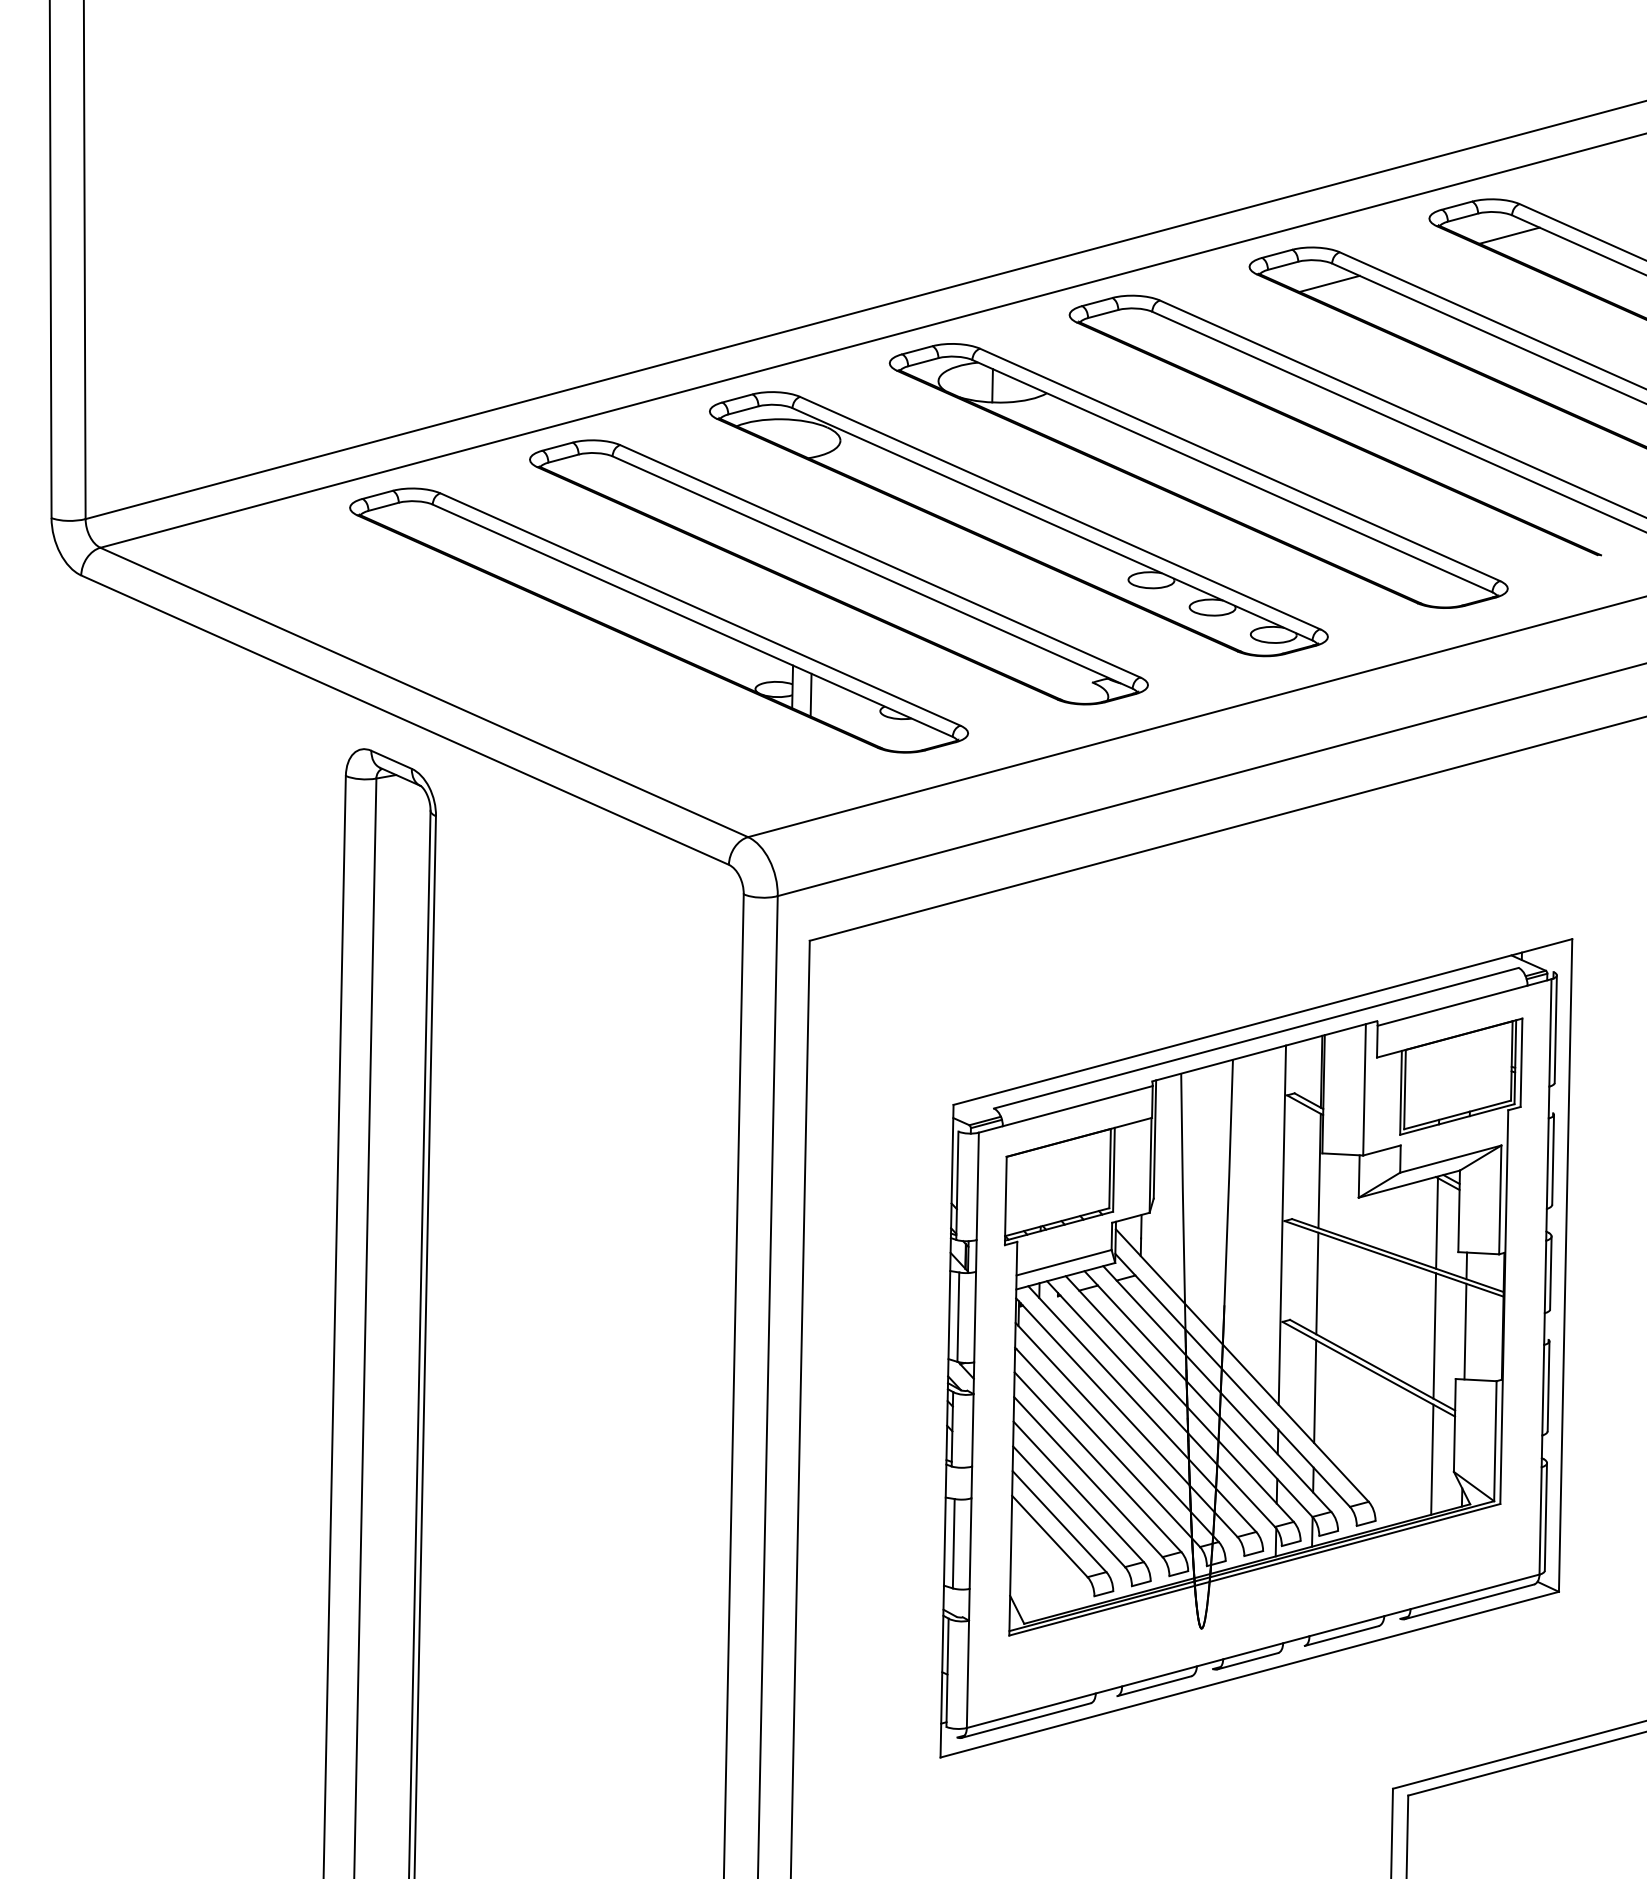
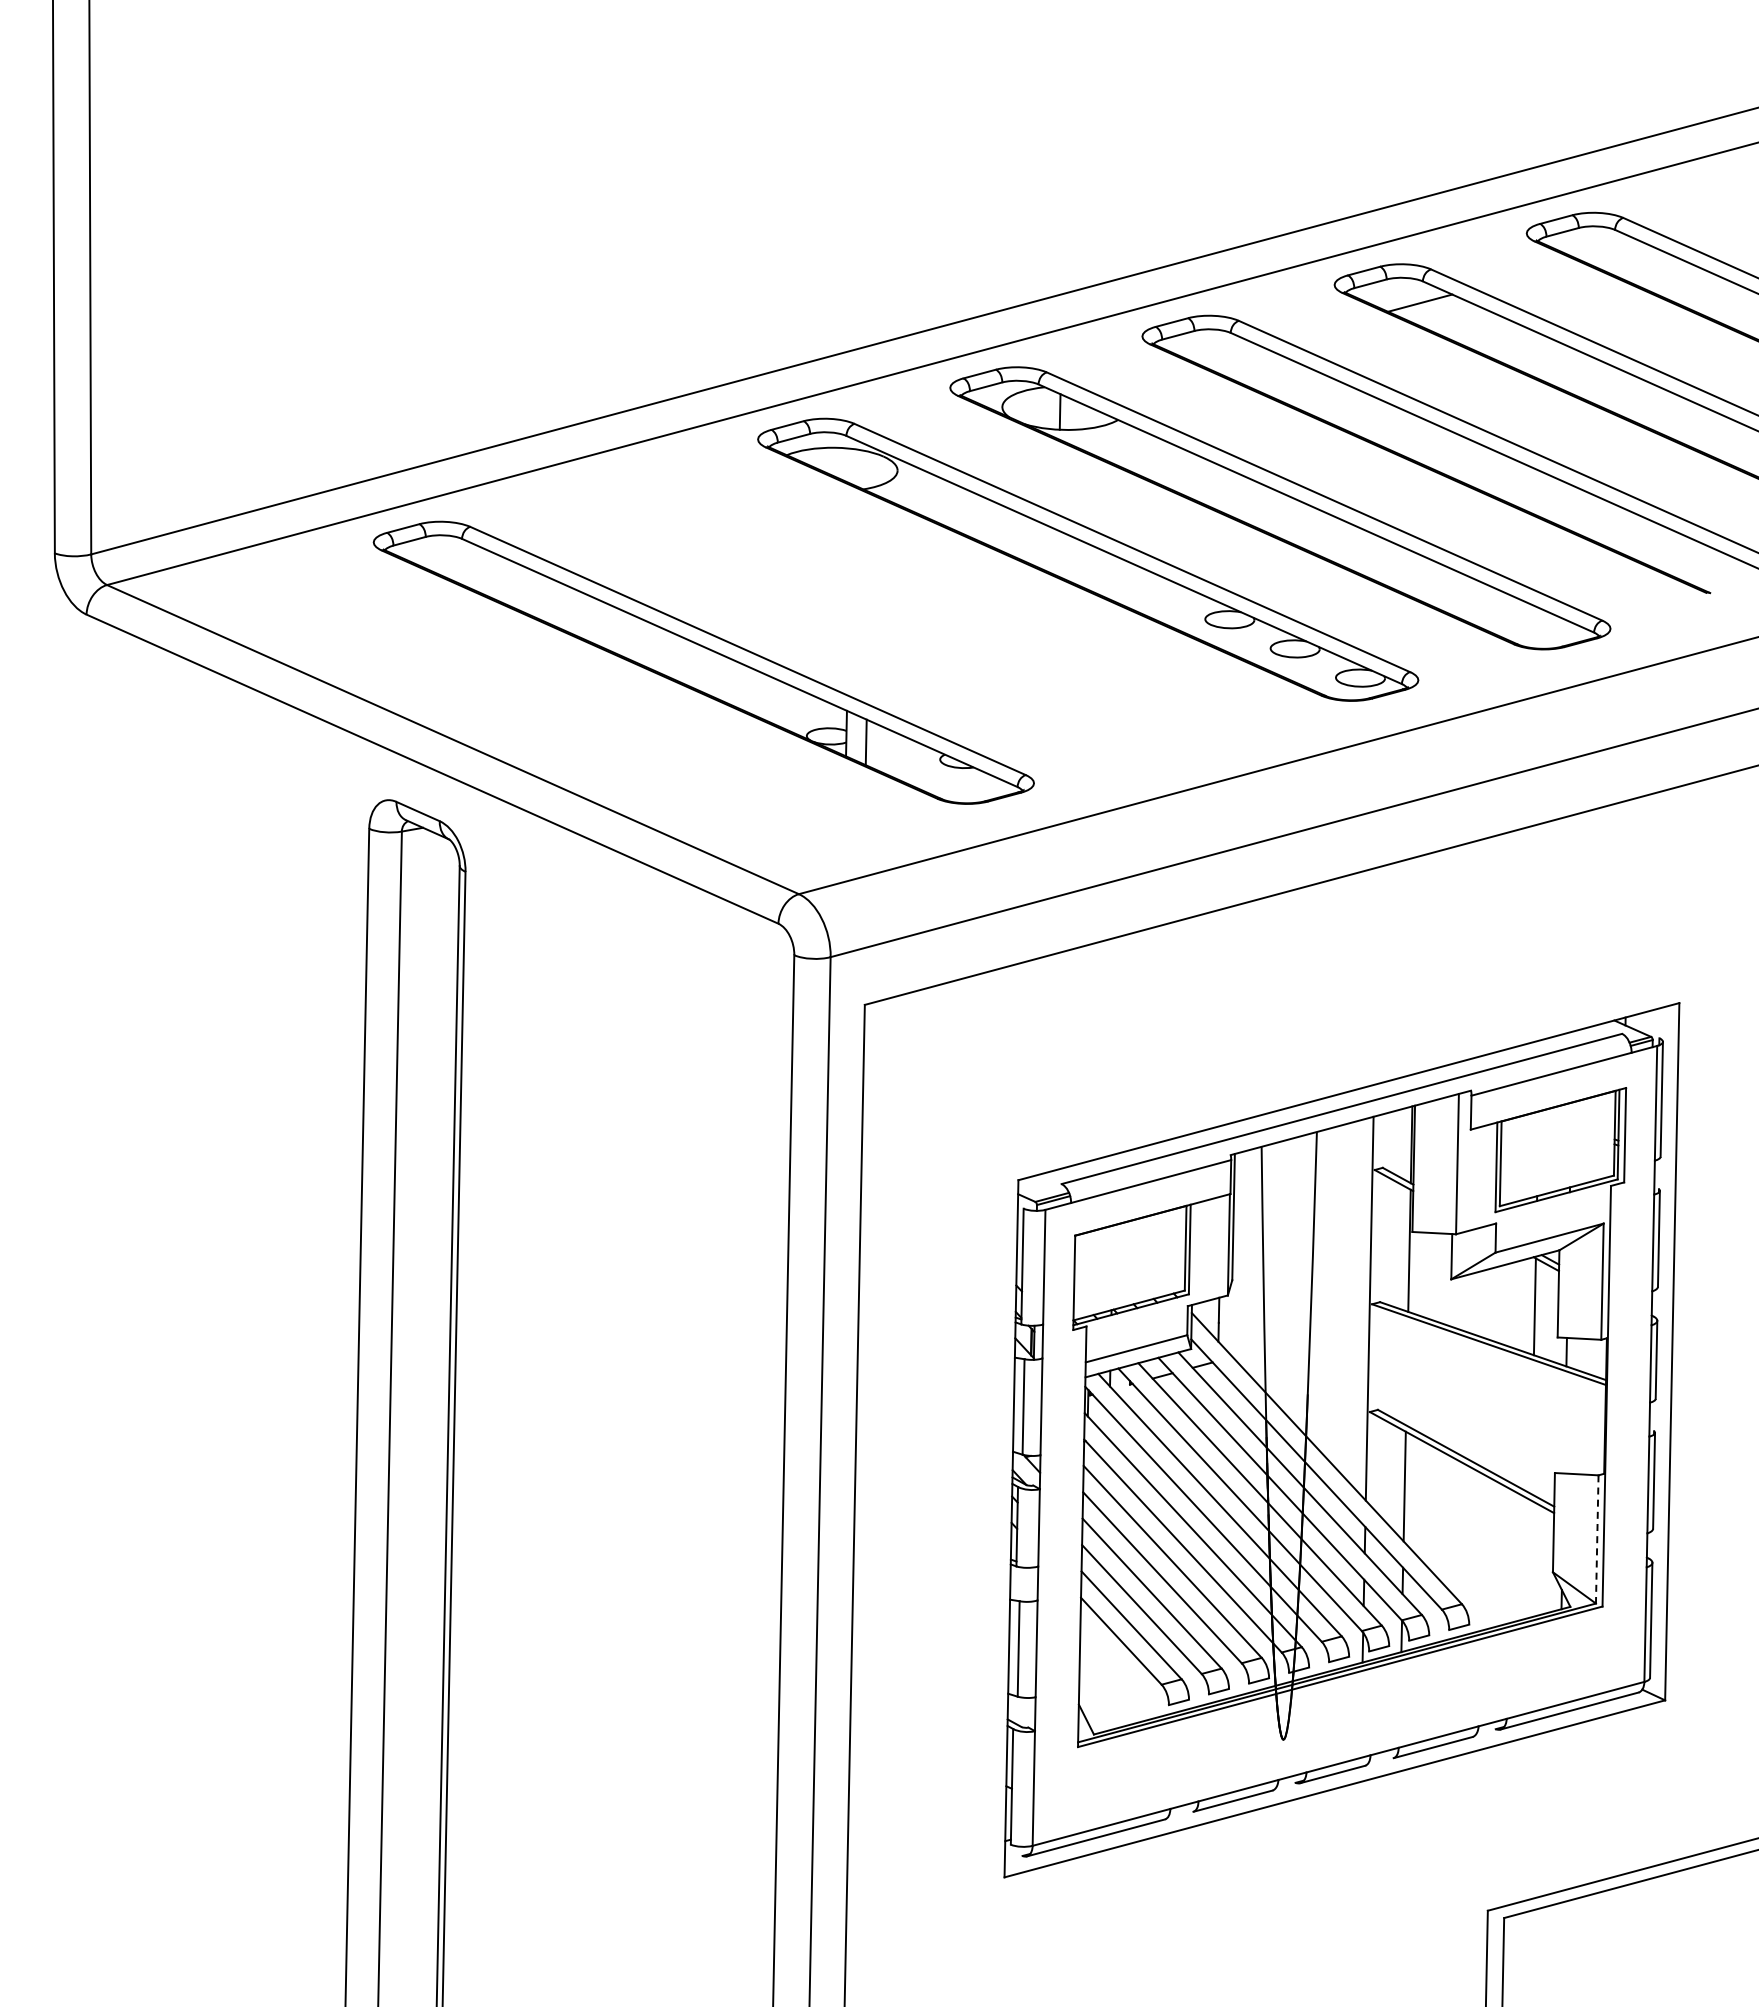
line: (1509, 235) -> (1612, 251), removed
part: (838, 572) -> (895, 611), removed
line: (1316, 1283) -> (1406, 1370), removed
line: (1465, 1331) -> (1565, 1422), removed
line: (1434, 1336) -> (1532, 1427), removed
line: (1495, 1441) -> (1597, 1539), solid -> dashed
line: (1431, 1459) -> (1529, 1559), removed

